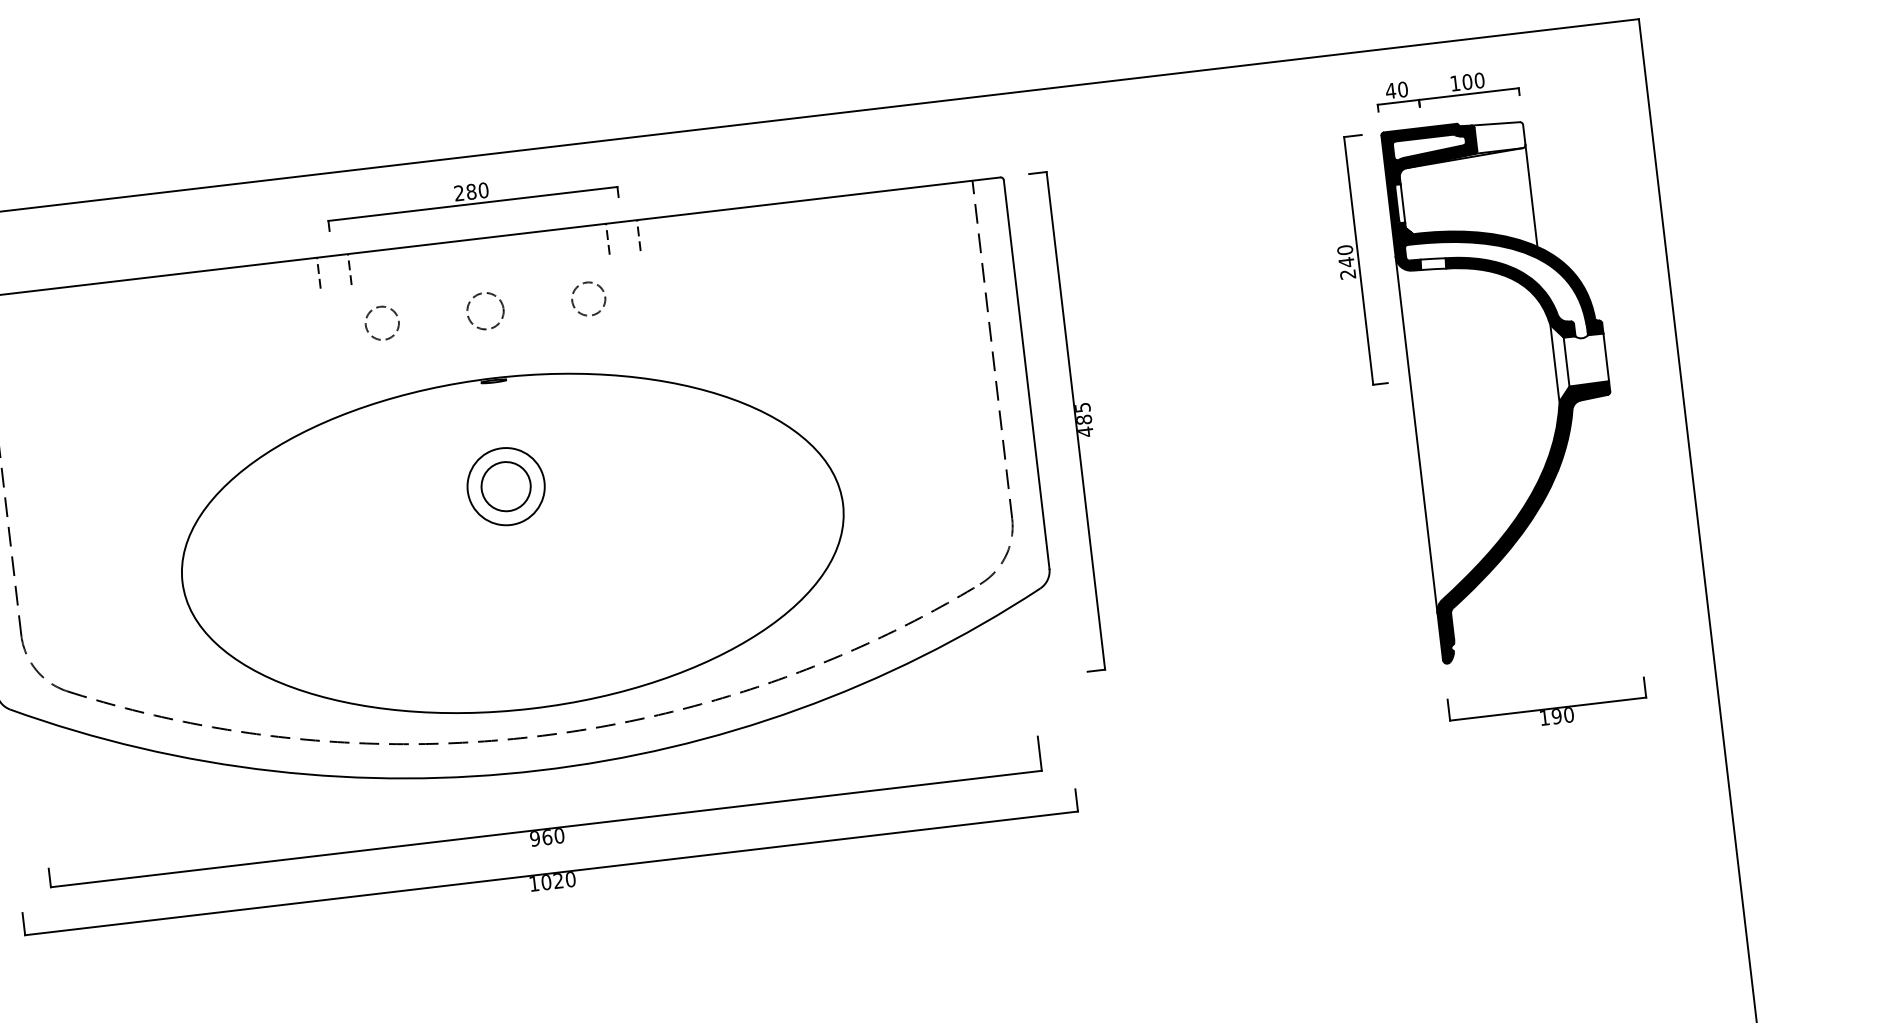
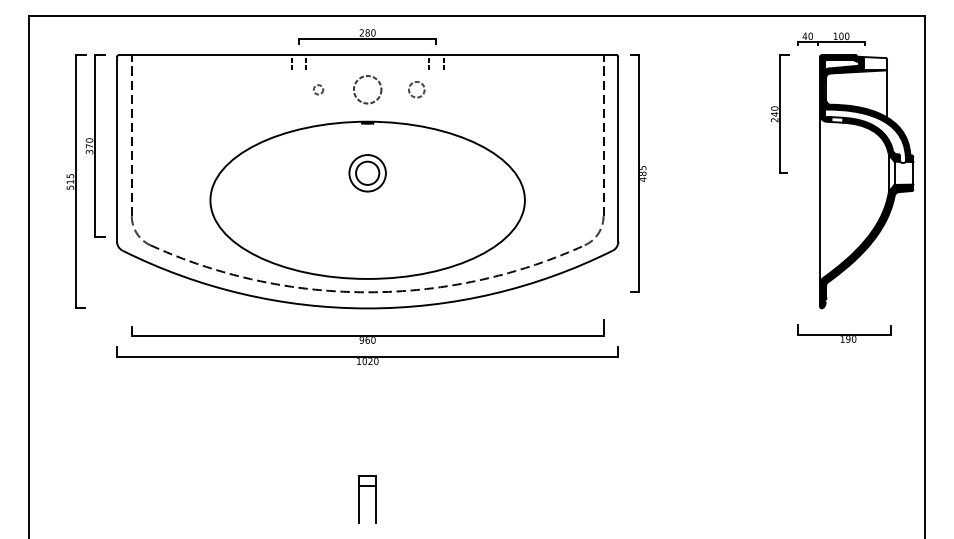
circle: (485, 310) -> (367, 89), size x1.6
circle: (382, 322) -> (318, 89), size x0.6
part: (1509, 386) -> (866, 181), moved

